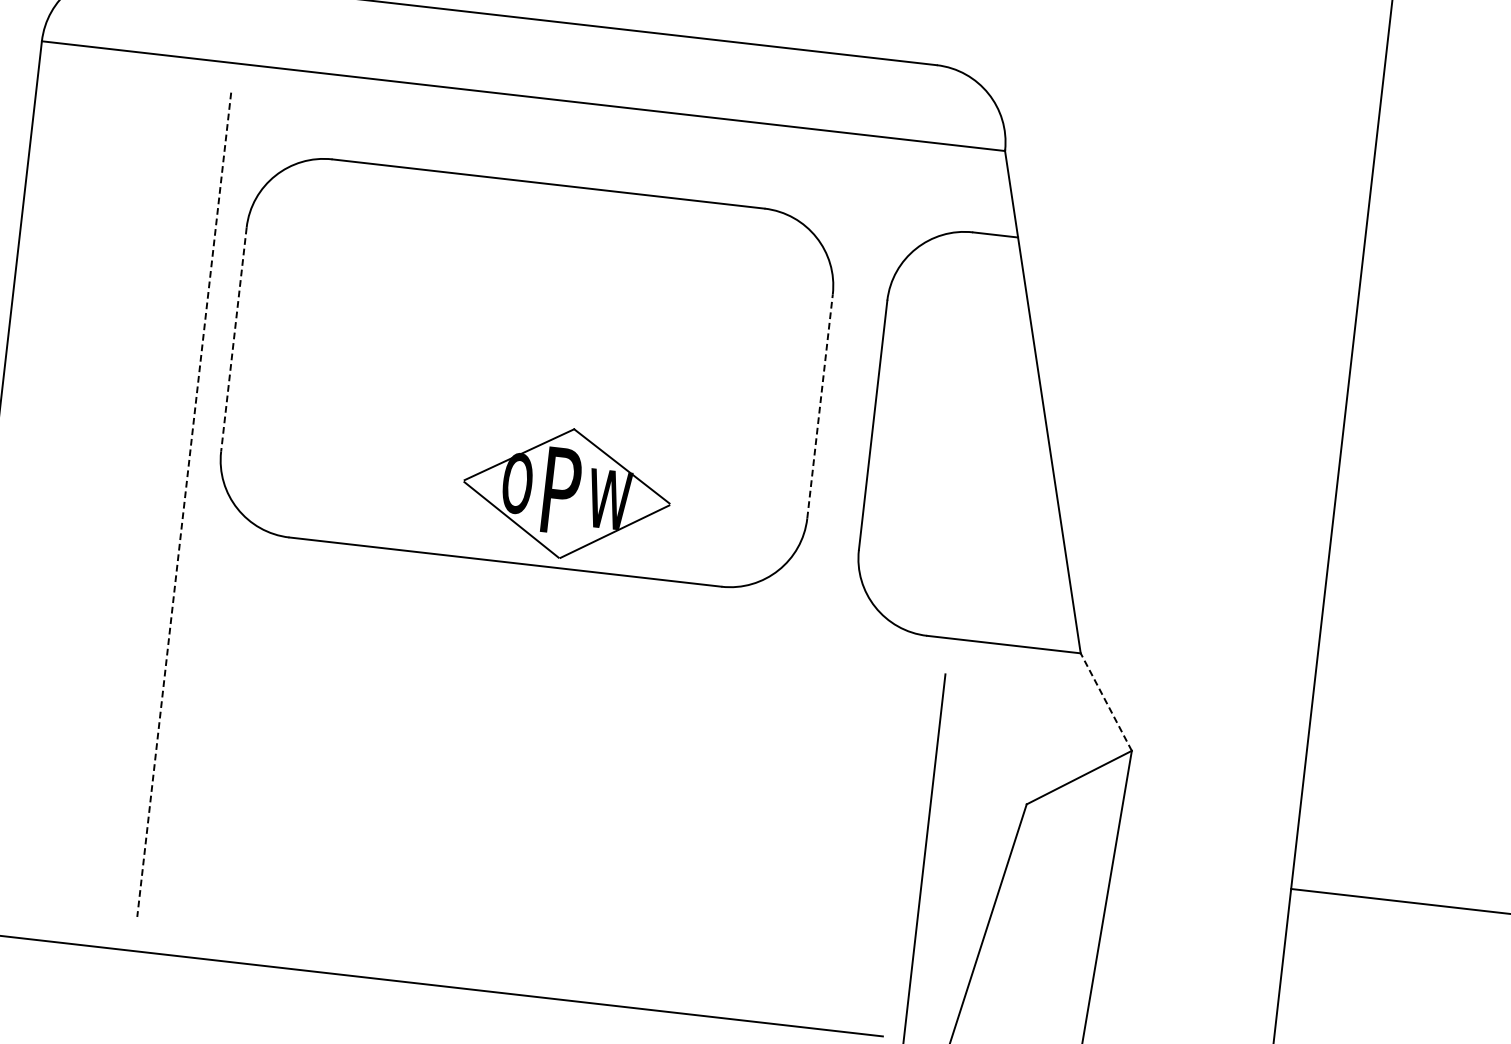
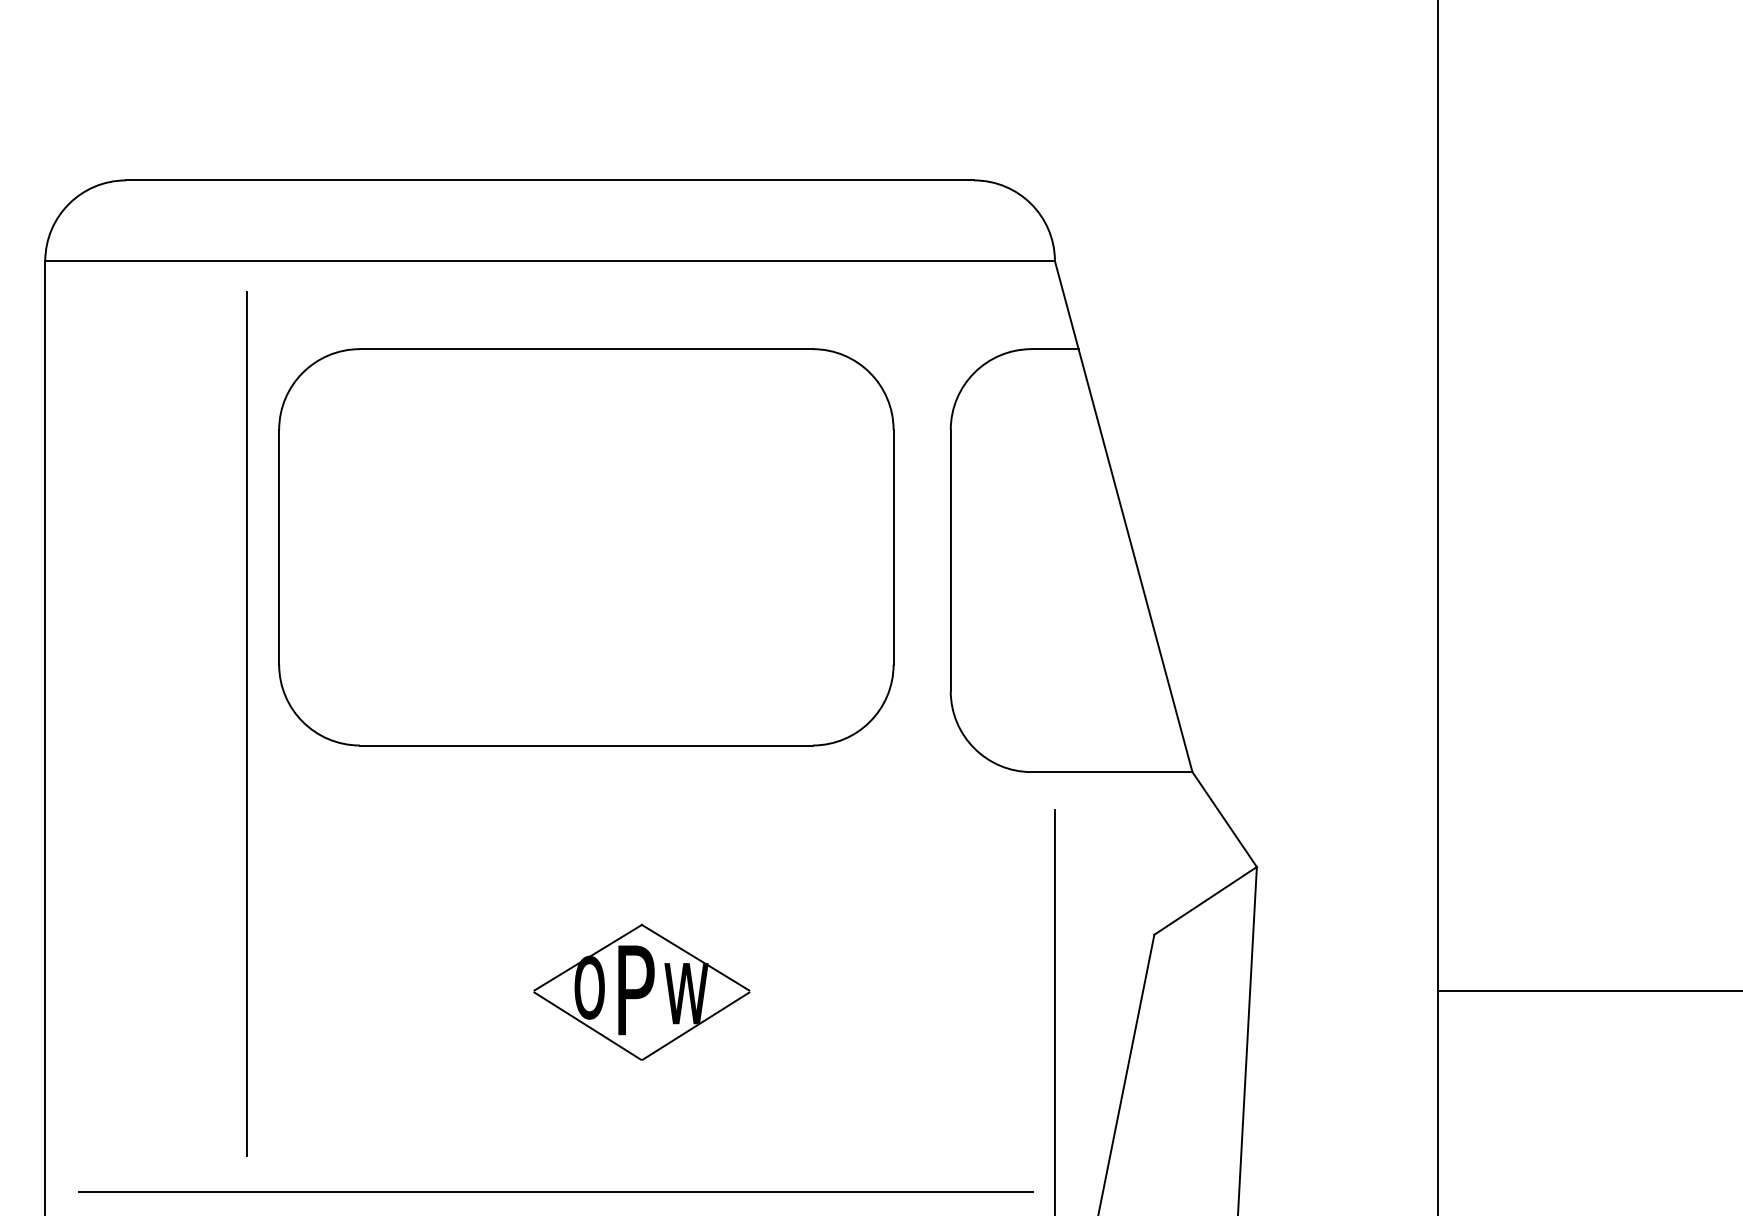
line: (234, 339) -> (279, 547), dashed -> solid
line: (820, 405) -> (893, 546), dashed -> solid
part: (566, 492) -> (641, 991), moved
line: (184, 505) -> (247, 724), dashed -> solid
line: (1106, 702) -> (1224, 819), dashed -> solid

